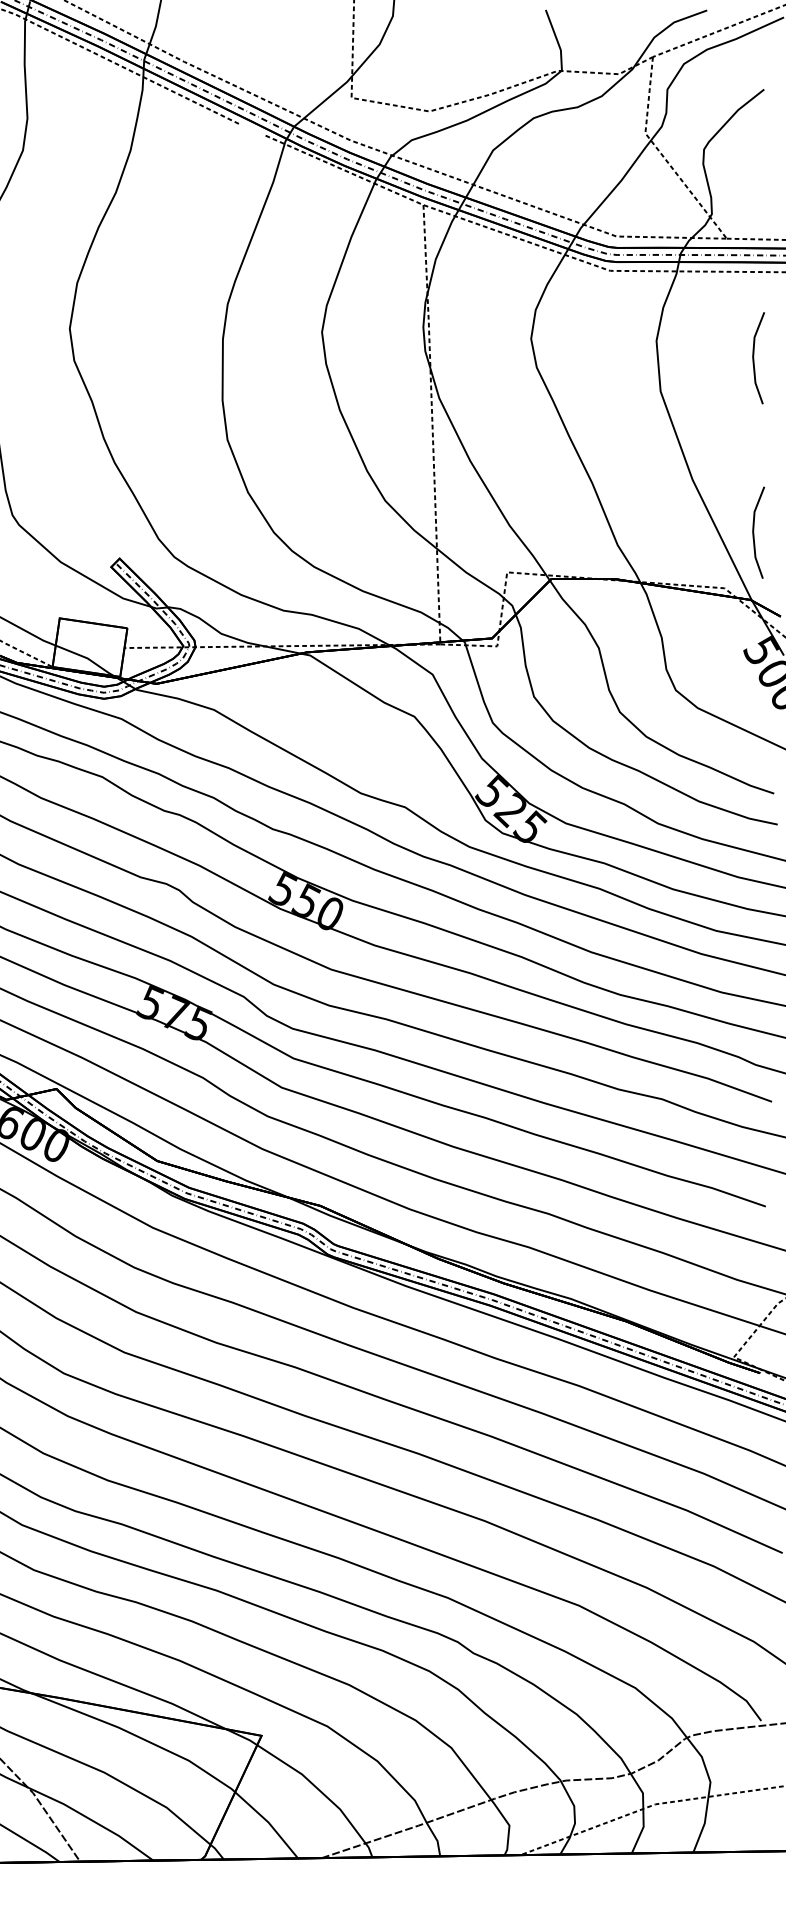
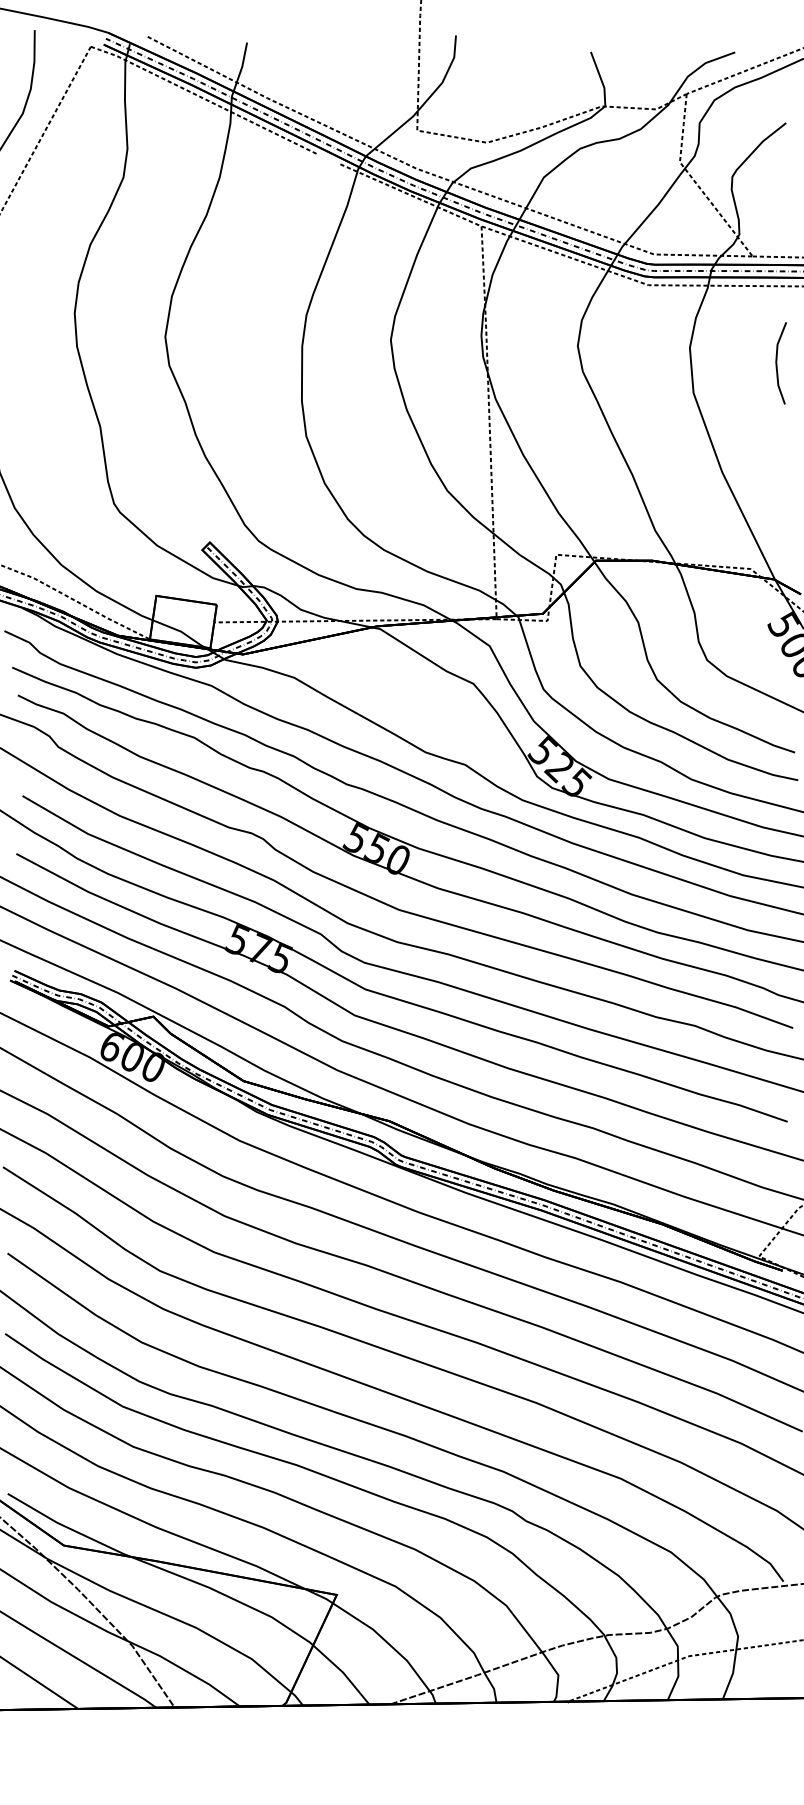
line: (754, 532) -> (777, 519), removed

